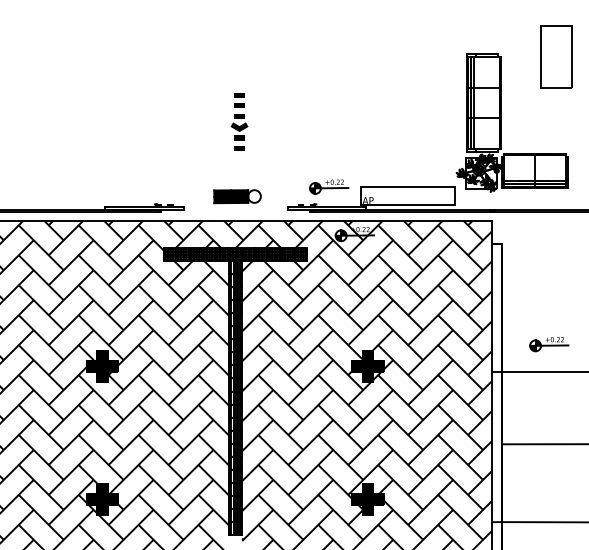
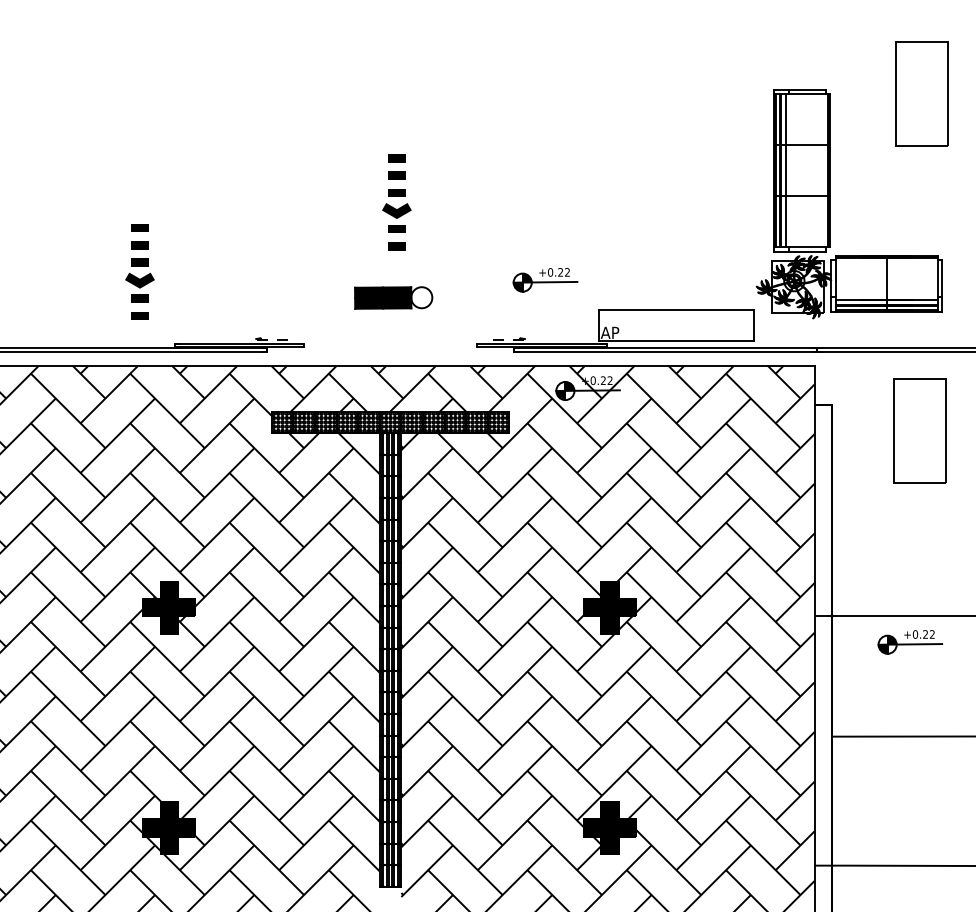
part: (84, 163) -> (139, 271), added
part: (329, 186) -> (546, 279), moved
part: (237, 196) -> (393, 297), moved
part: (555, 259) -> (920, 430), added
part: (549, 344) -> (910, 642), moved

